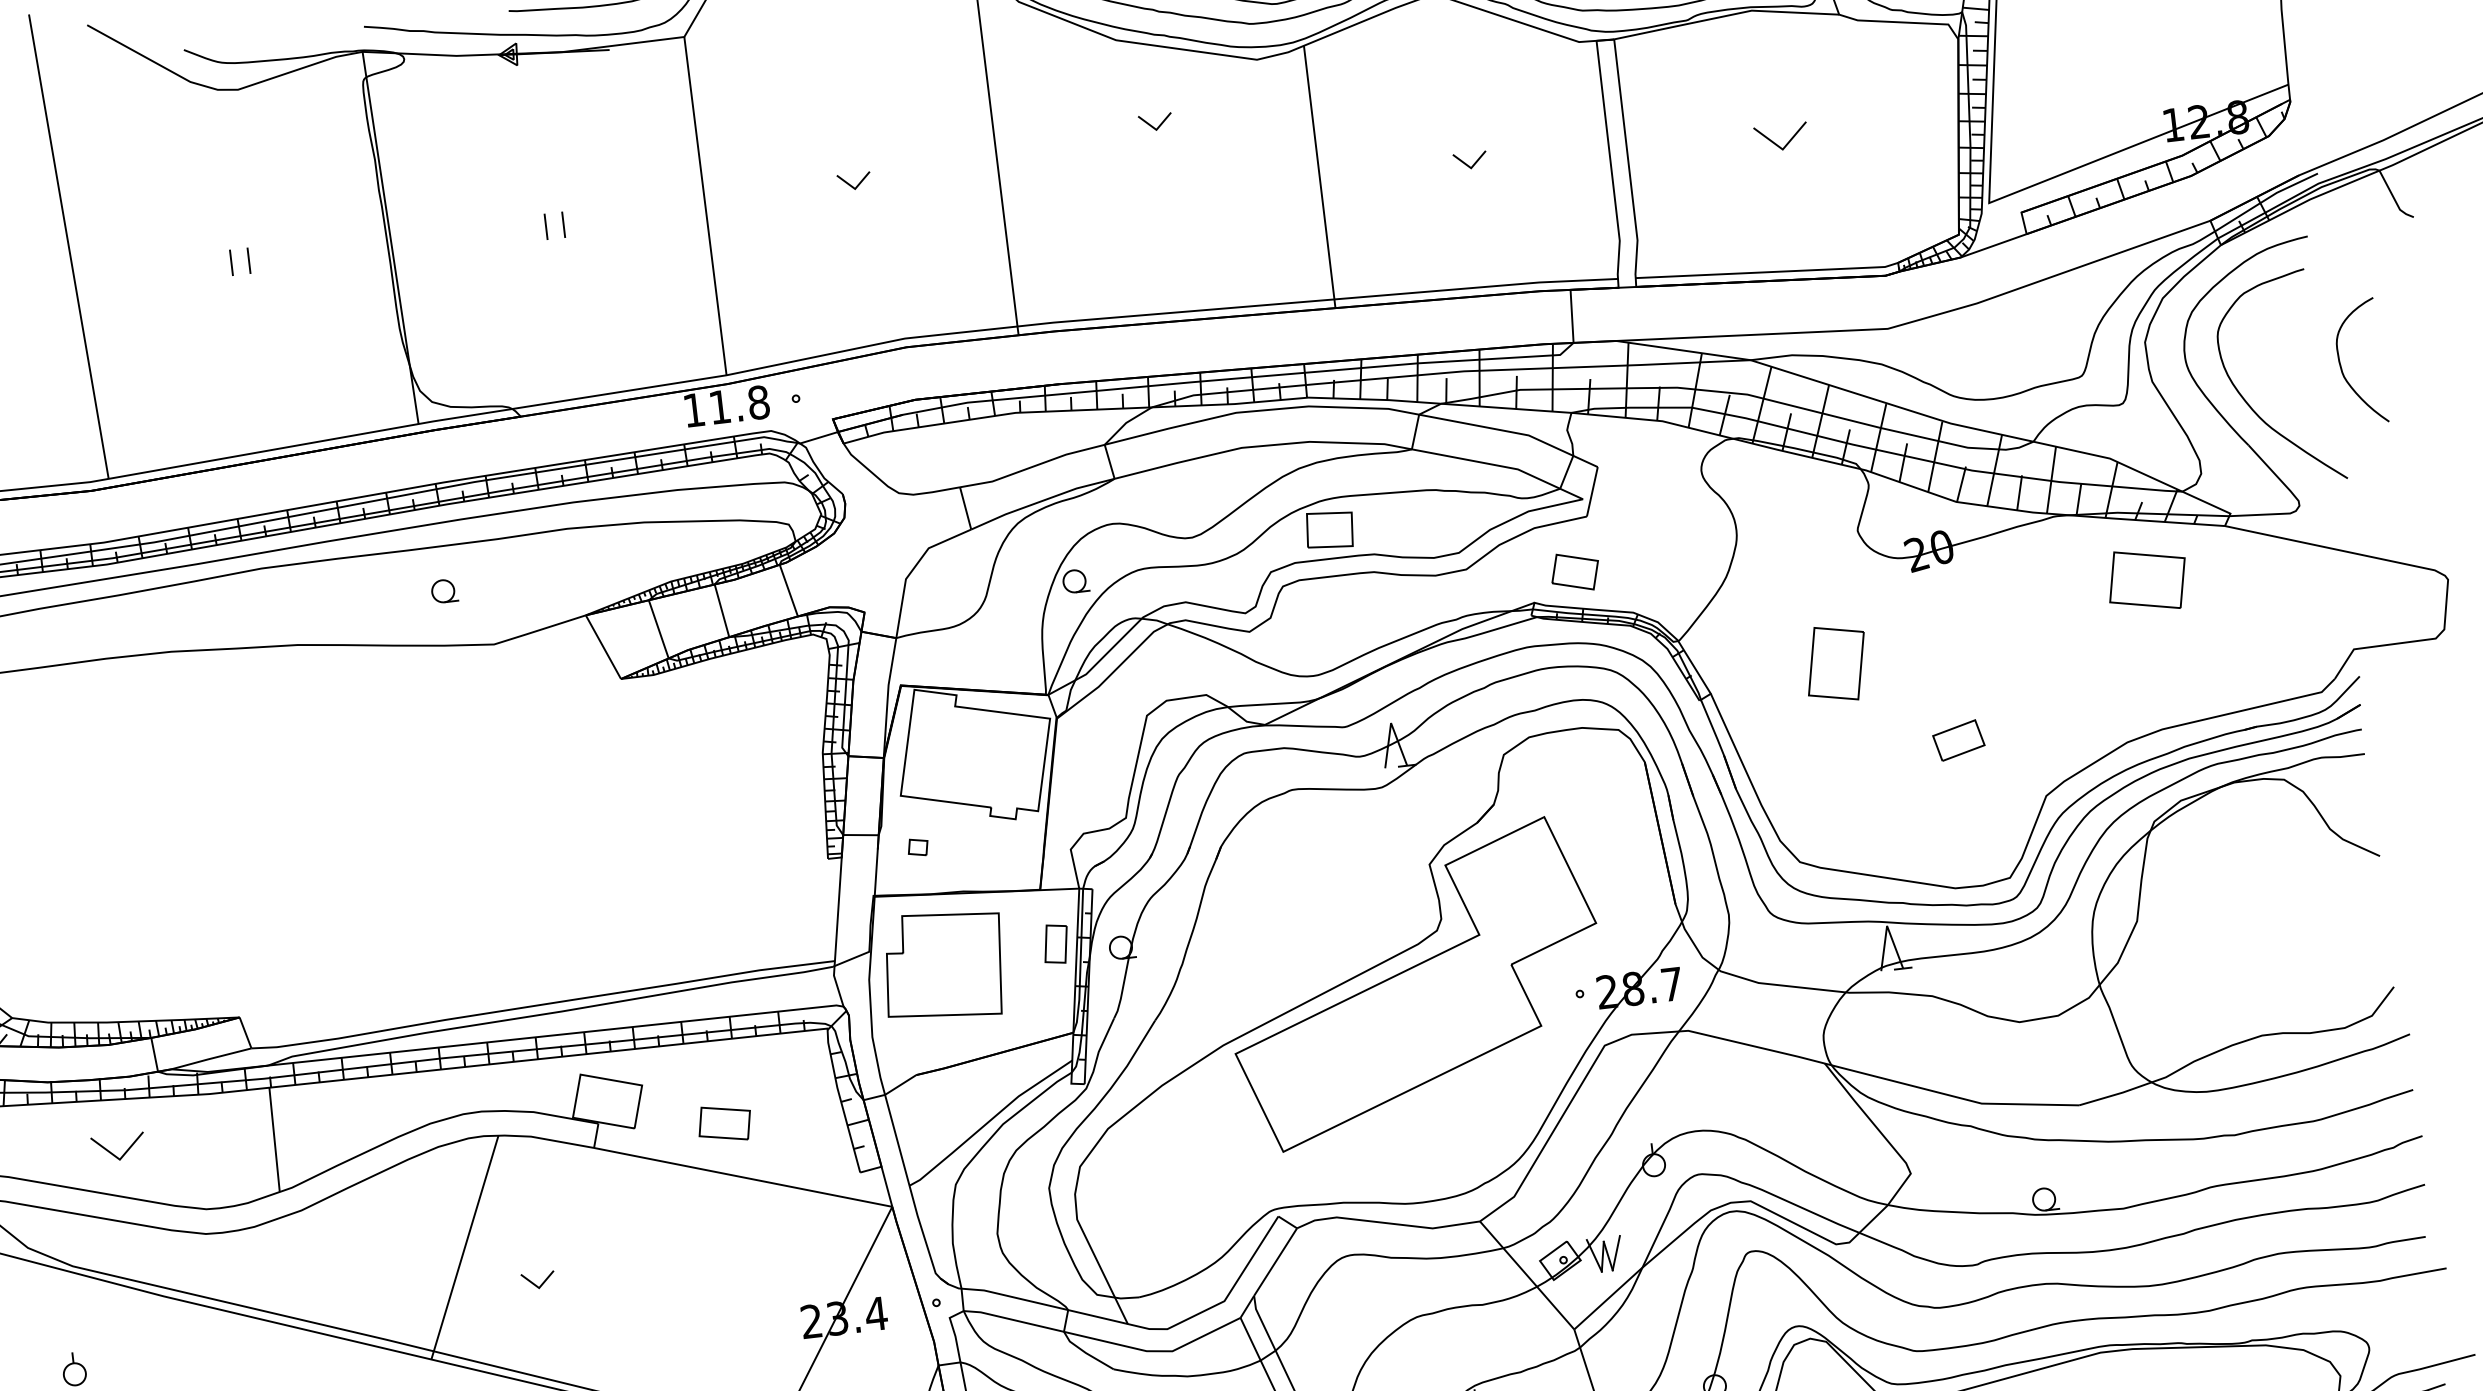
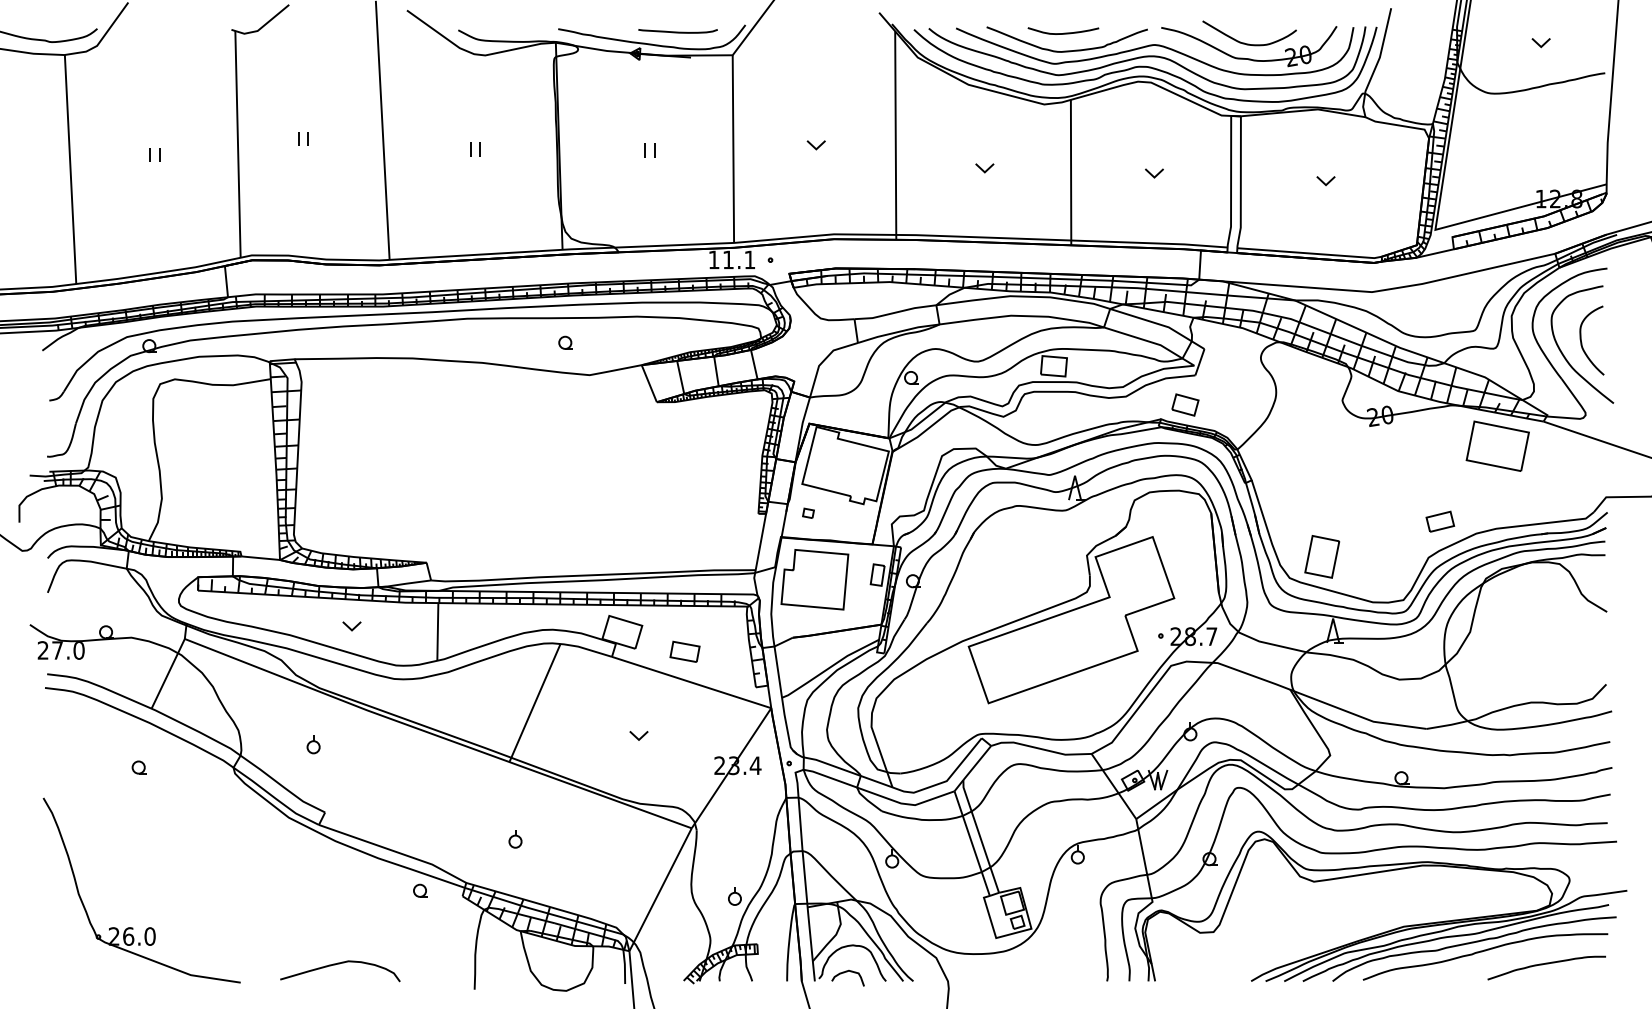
part: (1154, 122) -> (984, 168), moved
part: (1780, 139) -> (1325, 181), size x0.62
curve: (2343, 367) -> (1582, 342), moved
text: (757, 401) -> (749, 259), 11.8 -> 11.1
part: (2146, 578) -> (1497, 445), size x1.43
part: (1836, 662) -> (1322, 556), moved
part: (1959, 740) -> (1440, 521), moved
part: (117, 1148) -> (351, 626), size x0.62
part: (537, 1280) -> (638, 735), moved

